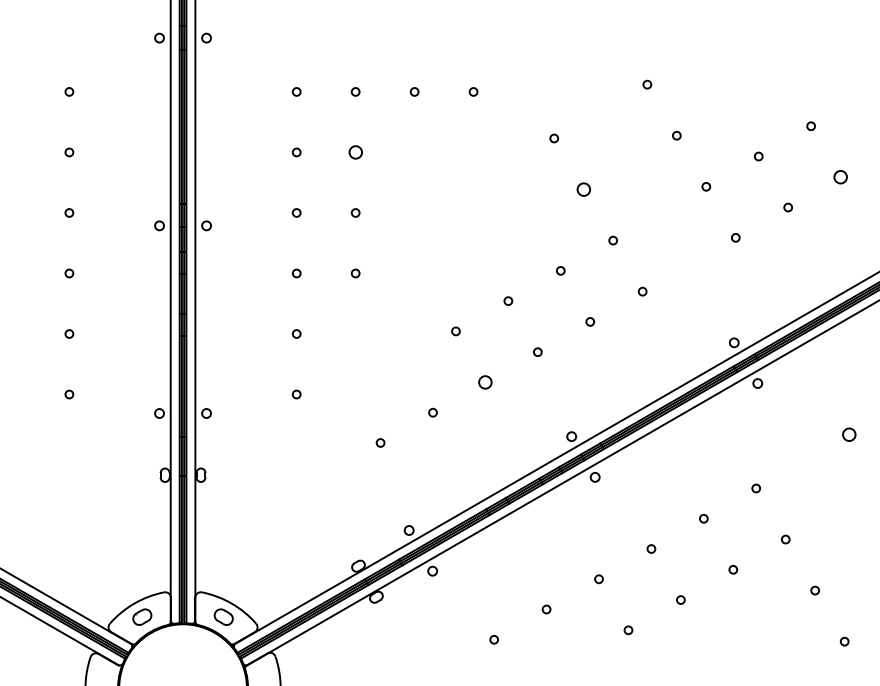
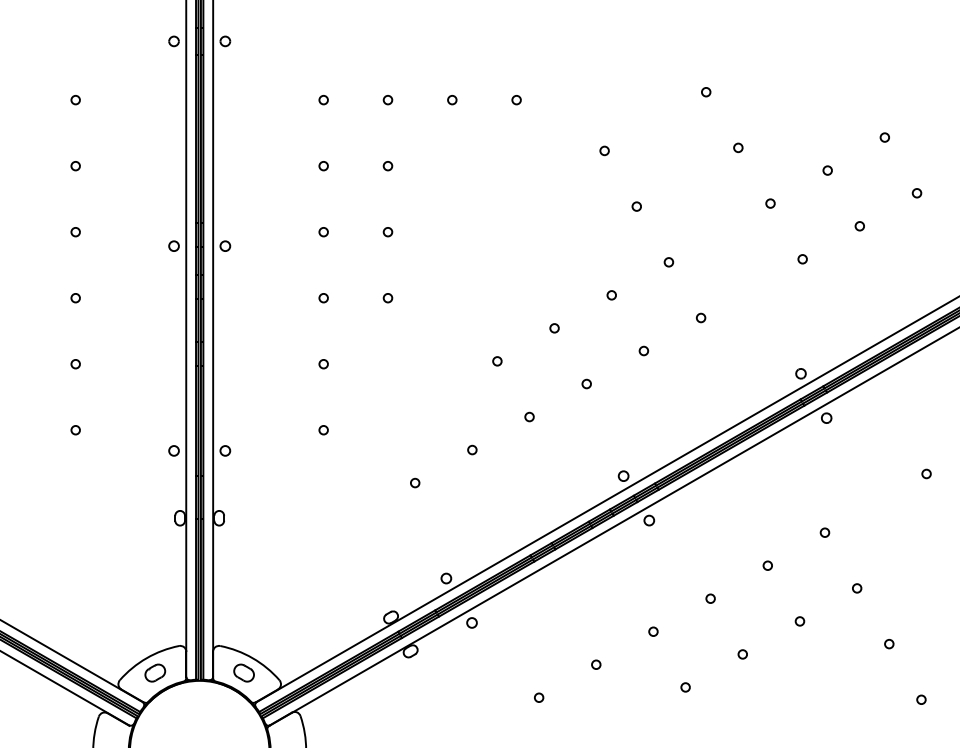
circle: (355, 152) -> (387, 166), size x0.62
circle: (840, 177) -> (916, 193), size x0.62
circle: (583, 189) -> (636, 206), size x0.62
circle: (485, 382) -> (529, 417), size x0.62
circle: (849, 434) -> (926, 473), size x0.62

